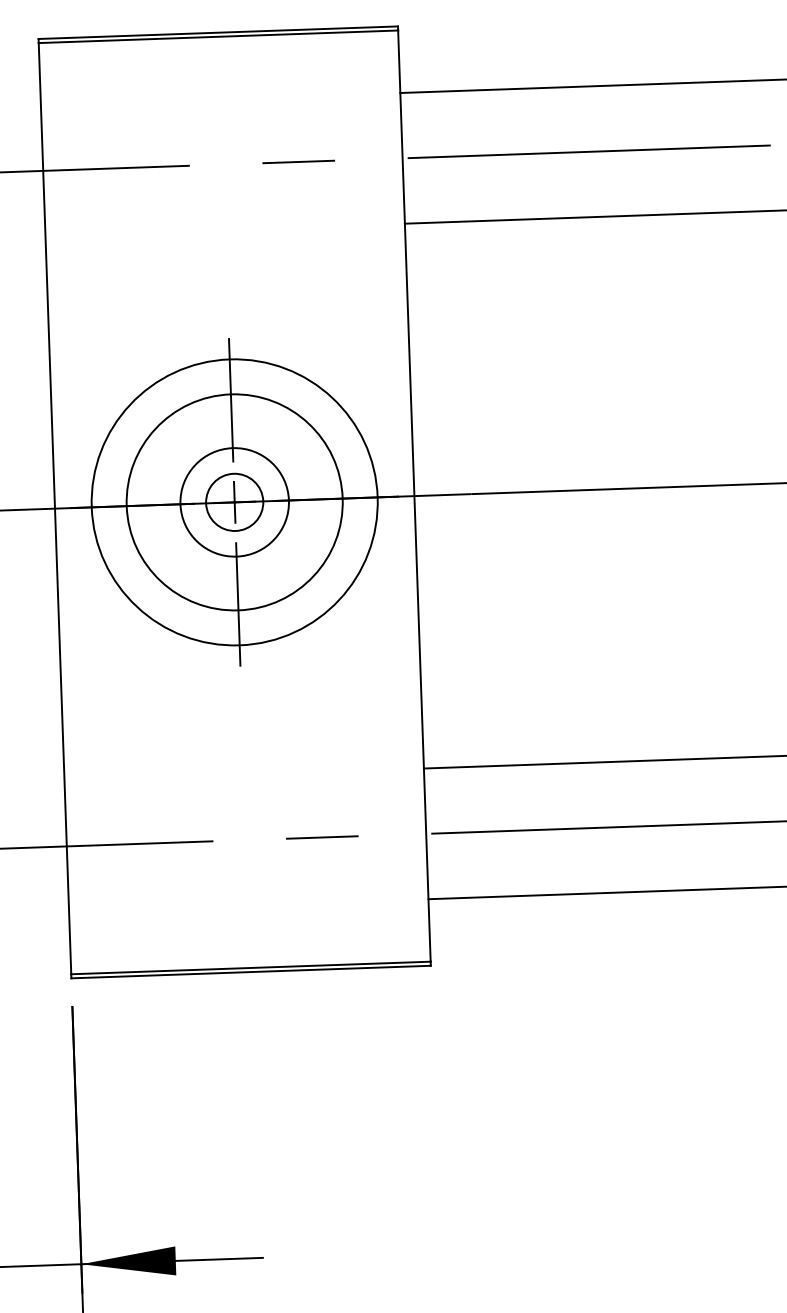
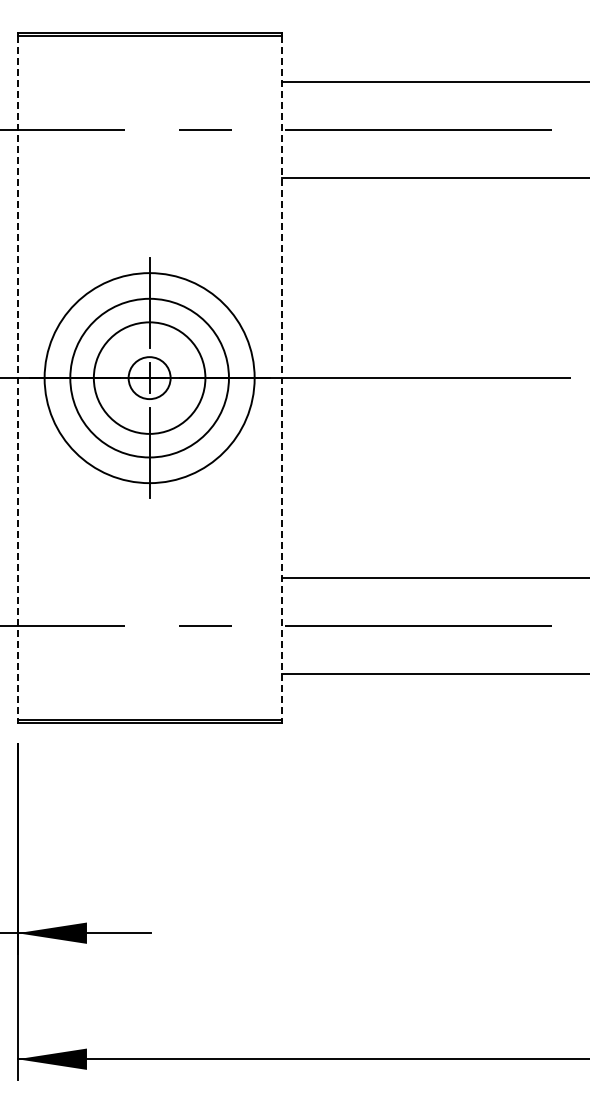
line: (414, 496) -> (281, 378), solid -> dashed
circle: (234, 501) -> (149, 377), size x1.4
line: (54, 509) -> (17, 378), solid -> dashed

